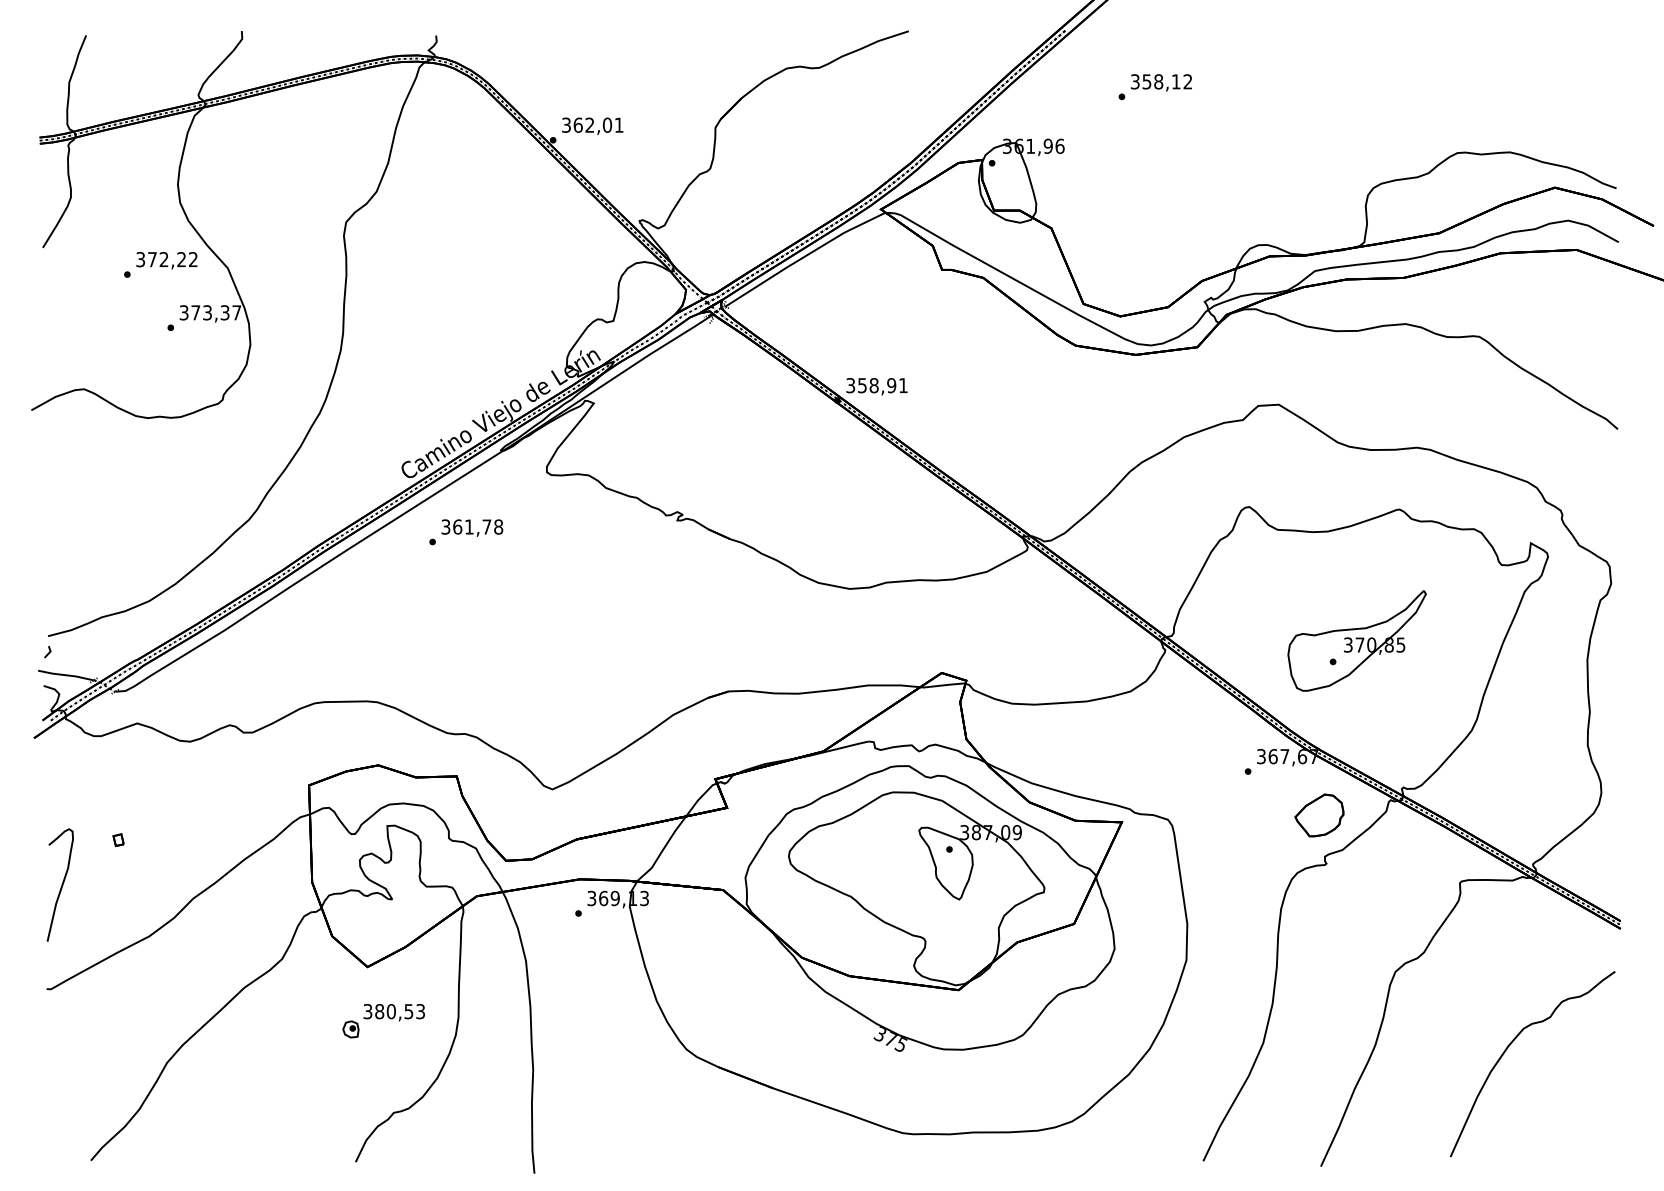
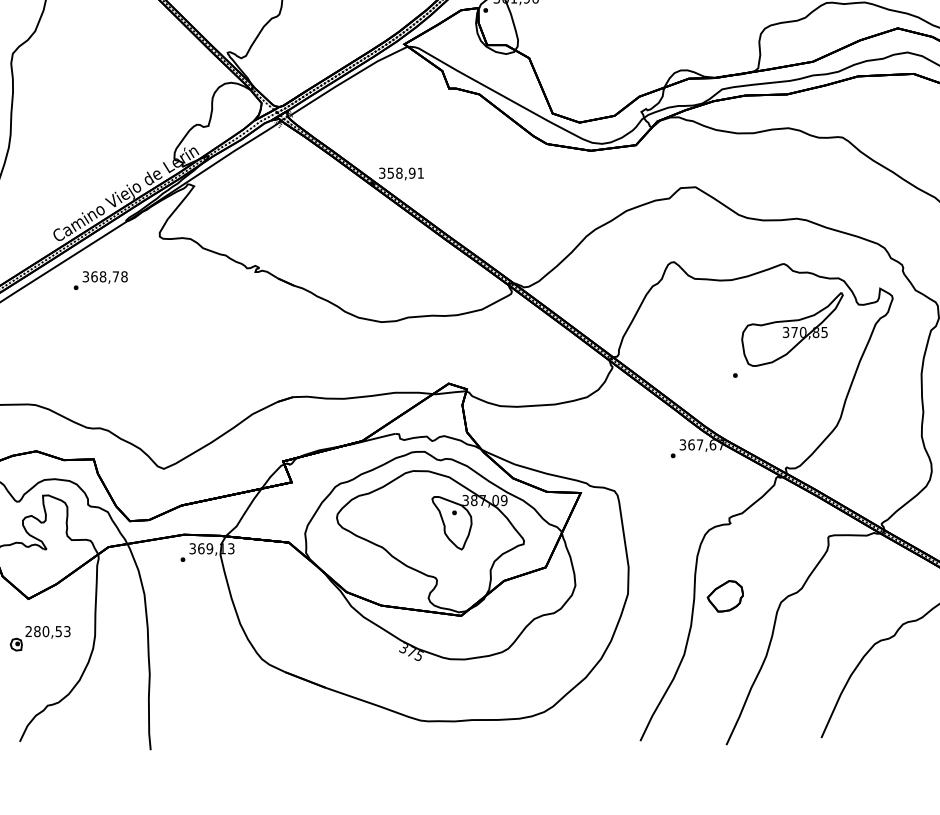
text: (468, 526) -> (102, 276), 361,78 -> 368,78
part: (1356, 640) -> (792, 329), moved
part: (1319, 815) -> (725, 596), moved
text: (367, 1011) -> (28, 631), 380,53 -> 280,53

